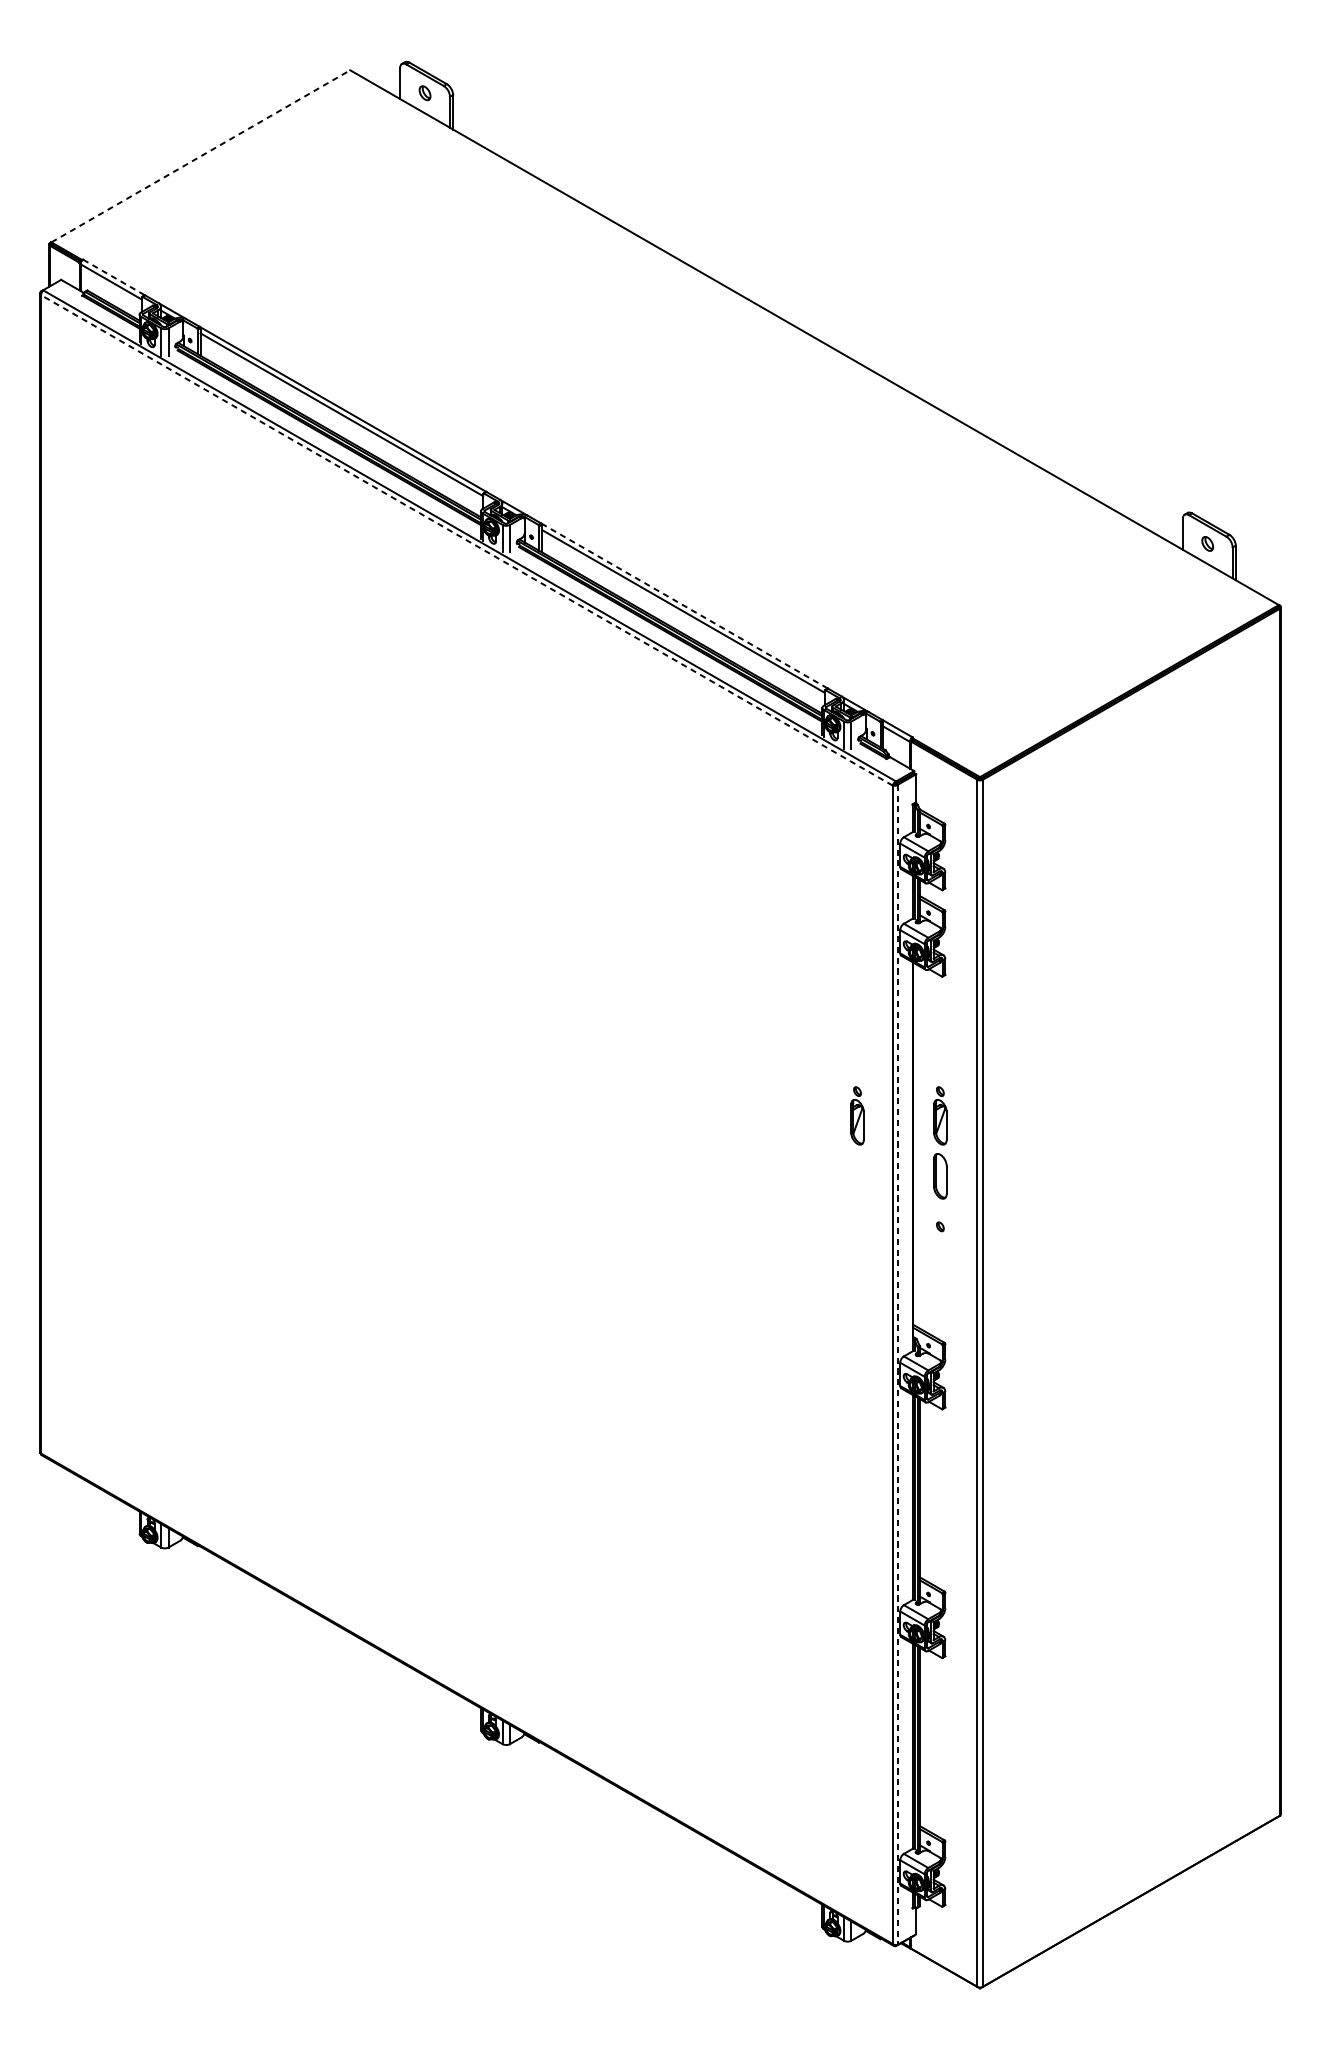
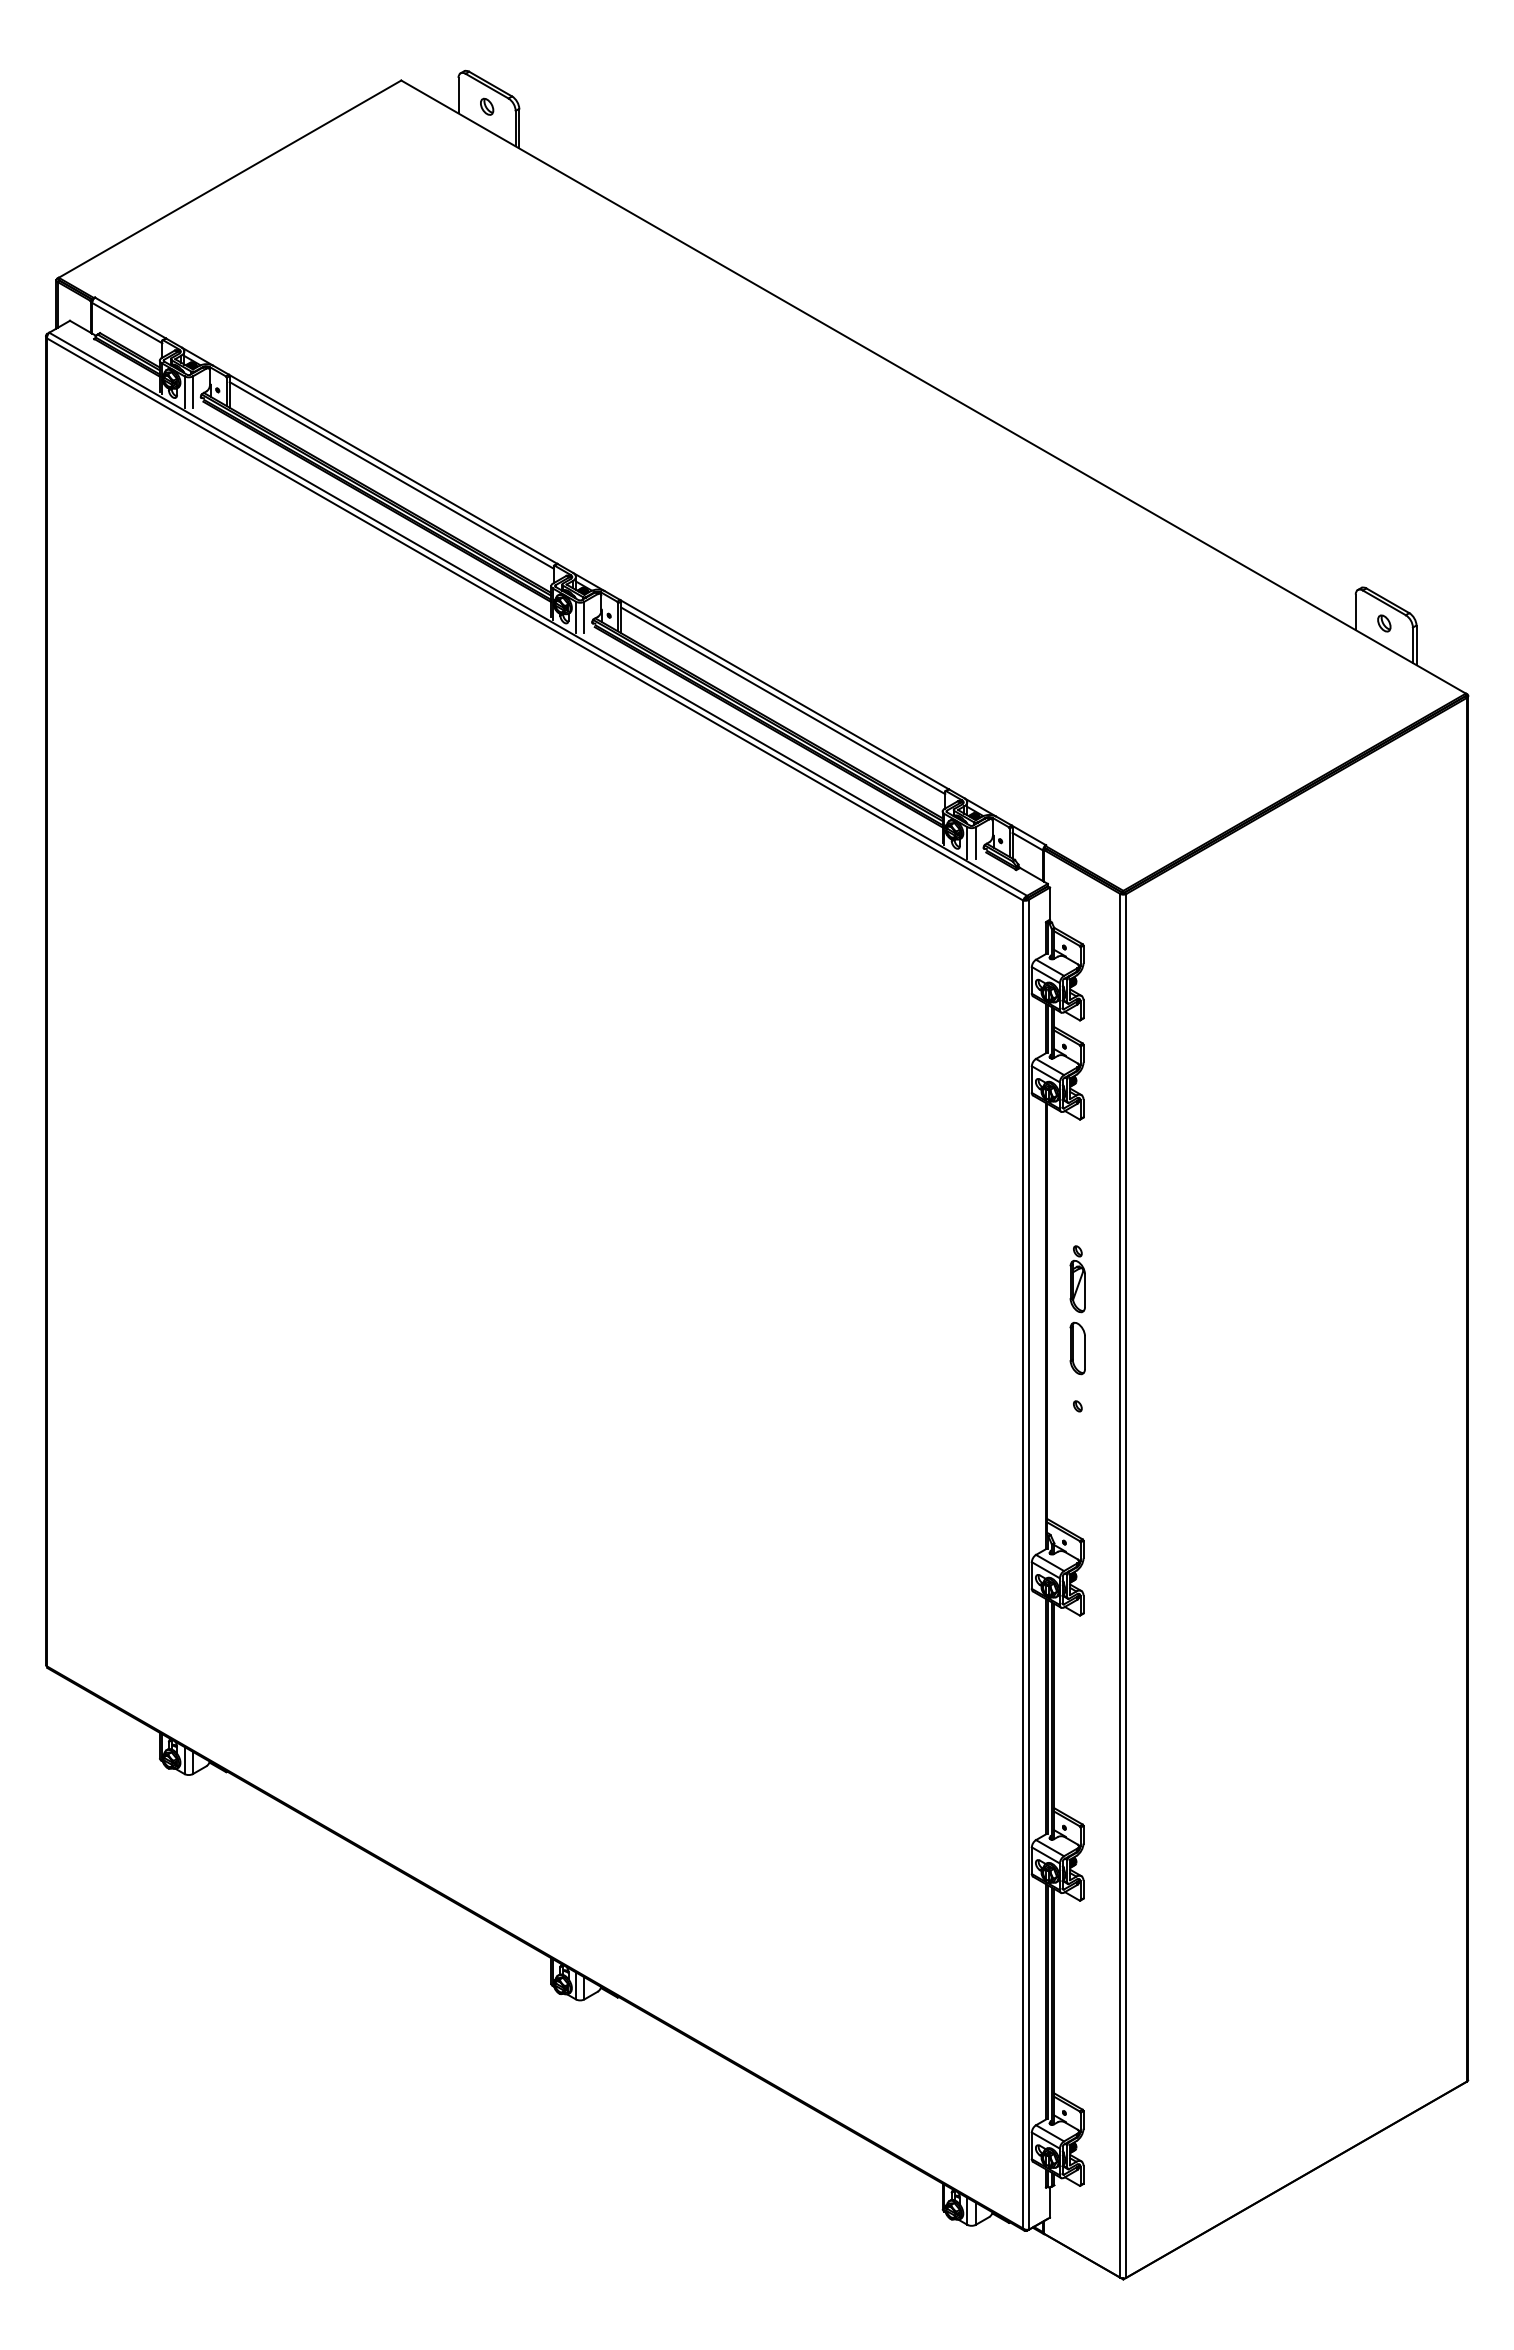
line: (201, 156) -> (230, 179), dashed -> solid
line: (114, 277) -> (130, 318), dashed -> solid
line: (466, 540) -> (534, 619), dashed -> solid
line: (685, 606) -> (785, 695), dashed -> solid
part: (857, 1116) -> (982, 1279), removed
line: (898, 1365) -> (1029, 1565), dashed -> solid

